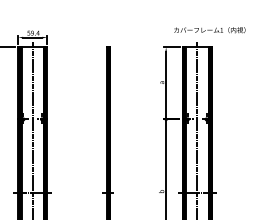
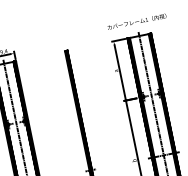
text: (209, 30) -> (136, 22), moved

